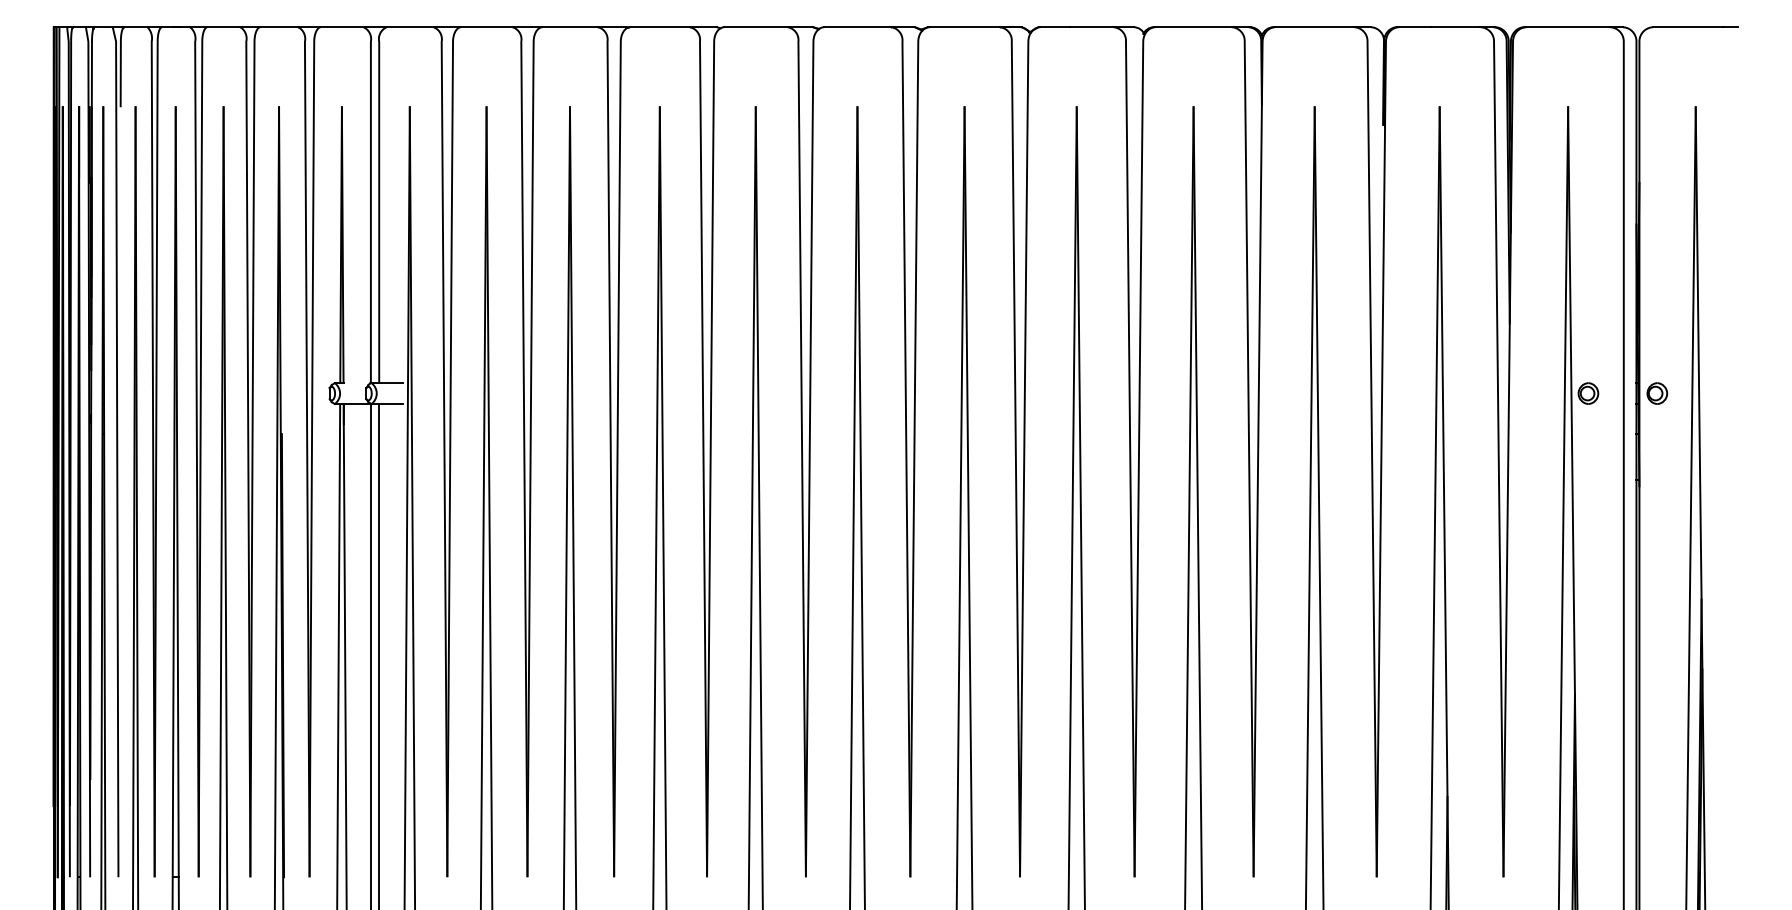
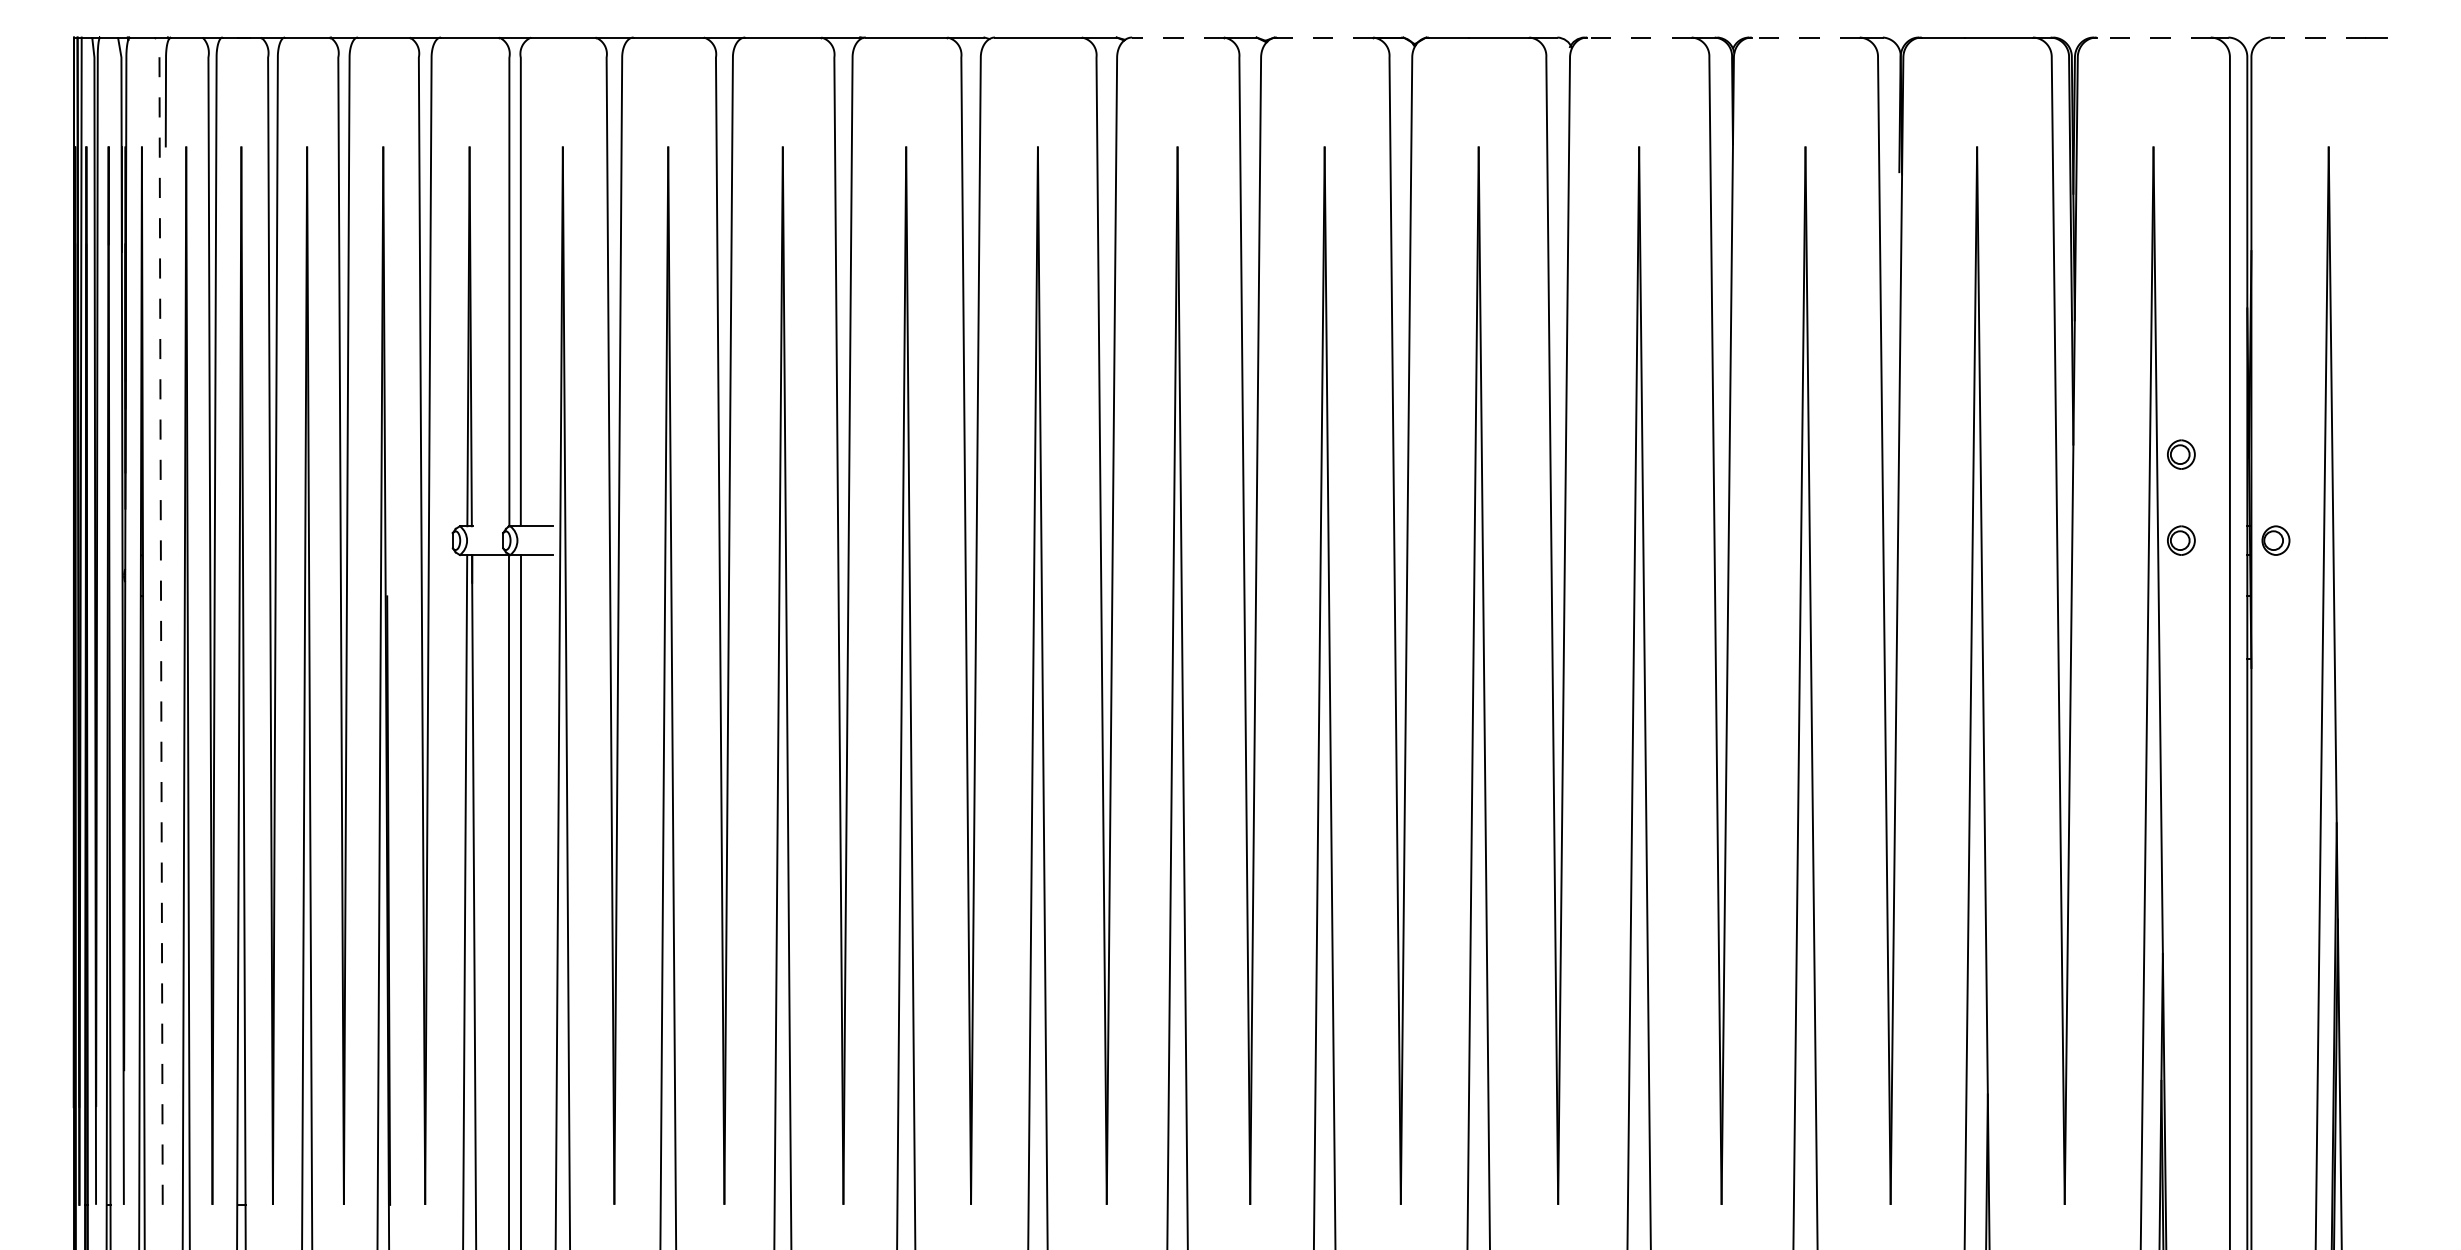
line: (857, 27) -> (1177, 37), solid -> dashed
line: (964, 27) -> (1324, 37), solid -> dashed
line: (1193, 27) -> (1638, 37), solid -> dashed
line: (1314, 27) -> (1805, 37), solid -> dashed
line: (1568, 27) -> (2153, 37), solid -> dashed
line: (1688, 27) -> (2318, 37), solid -> dashed
part: (1588, 330) -> (2181, 454), added
line: (117, 451) -> (161, 620), solid -> dashed

